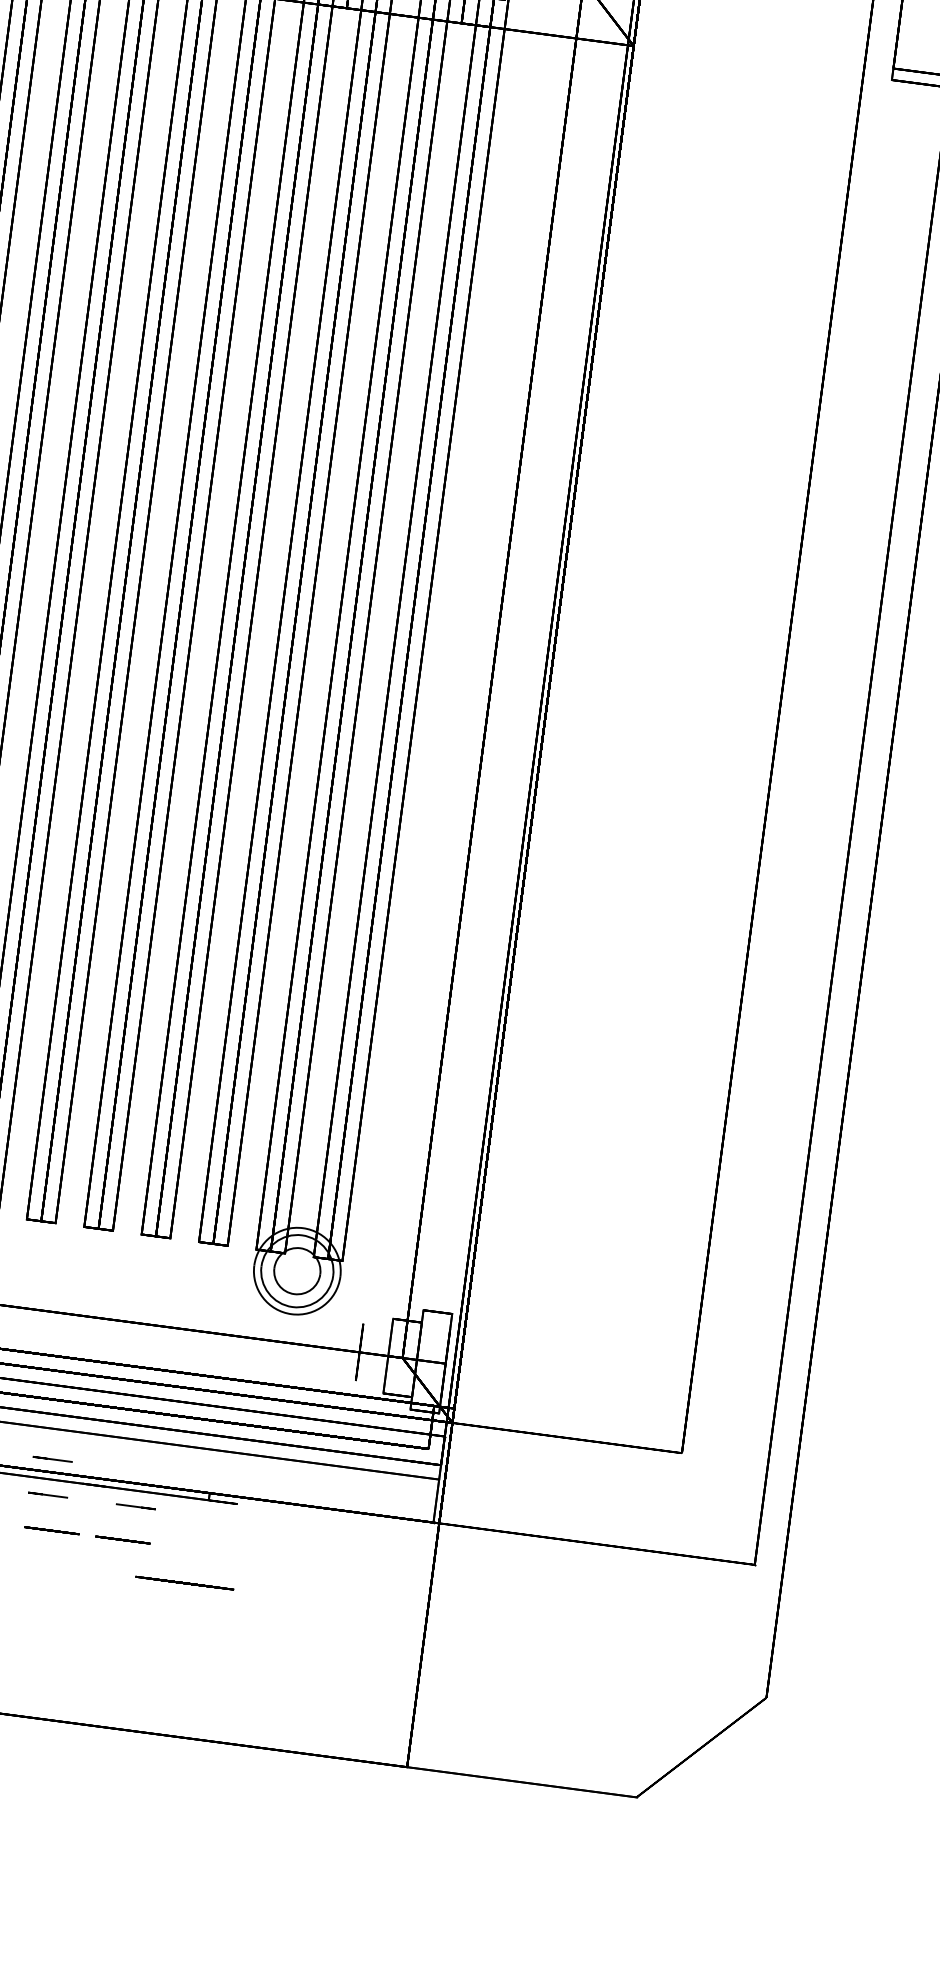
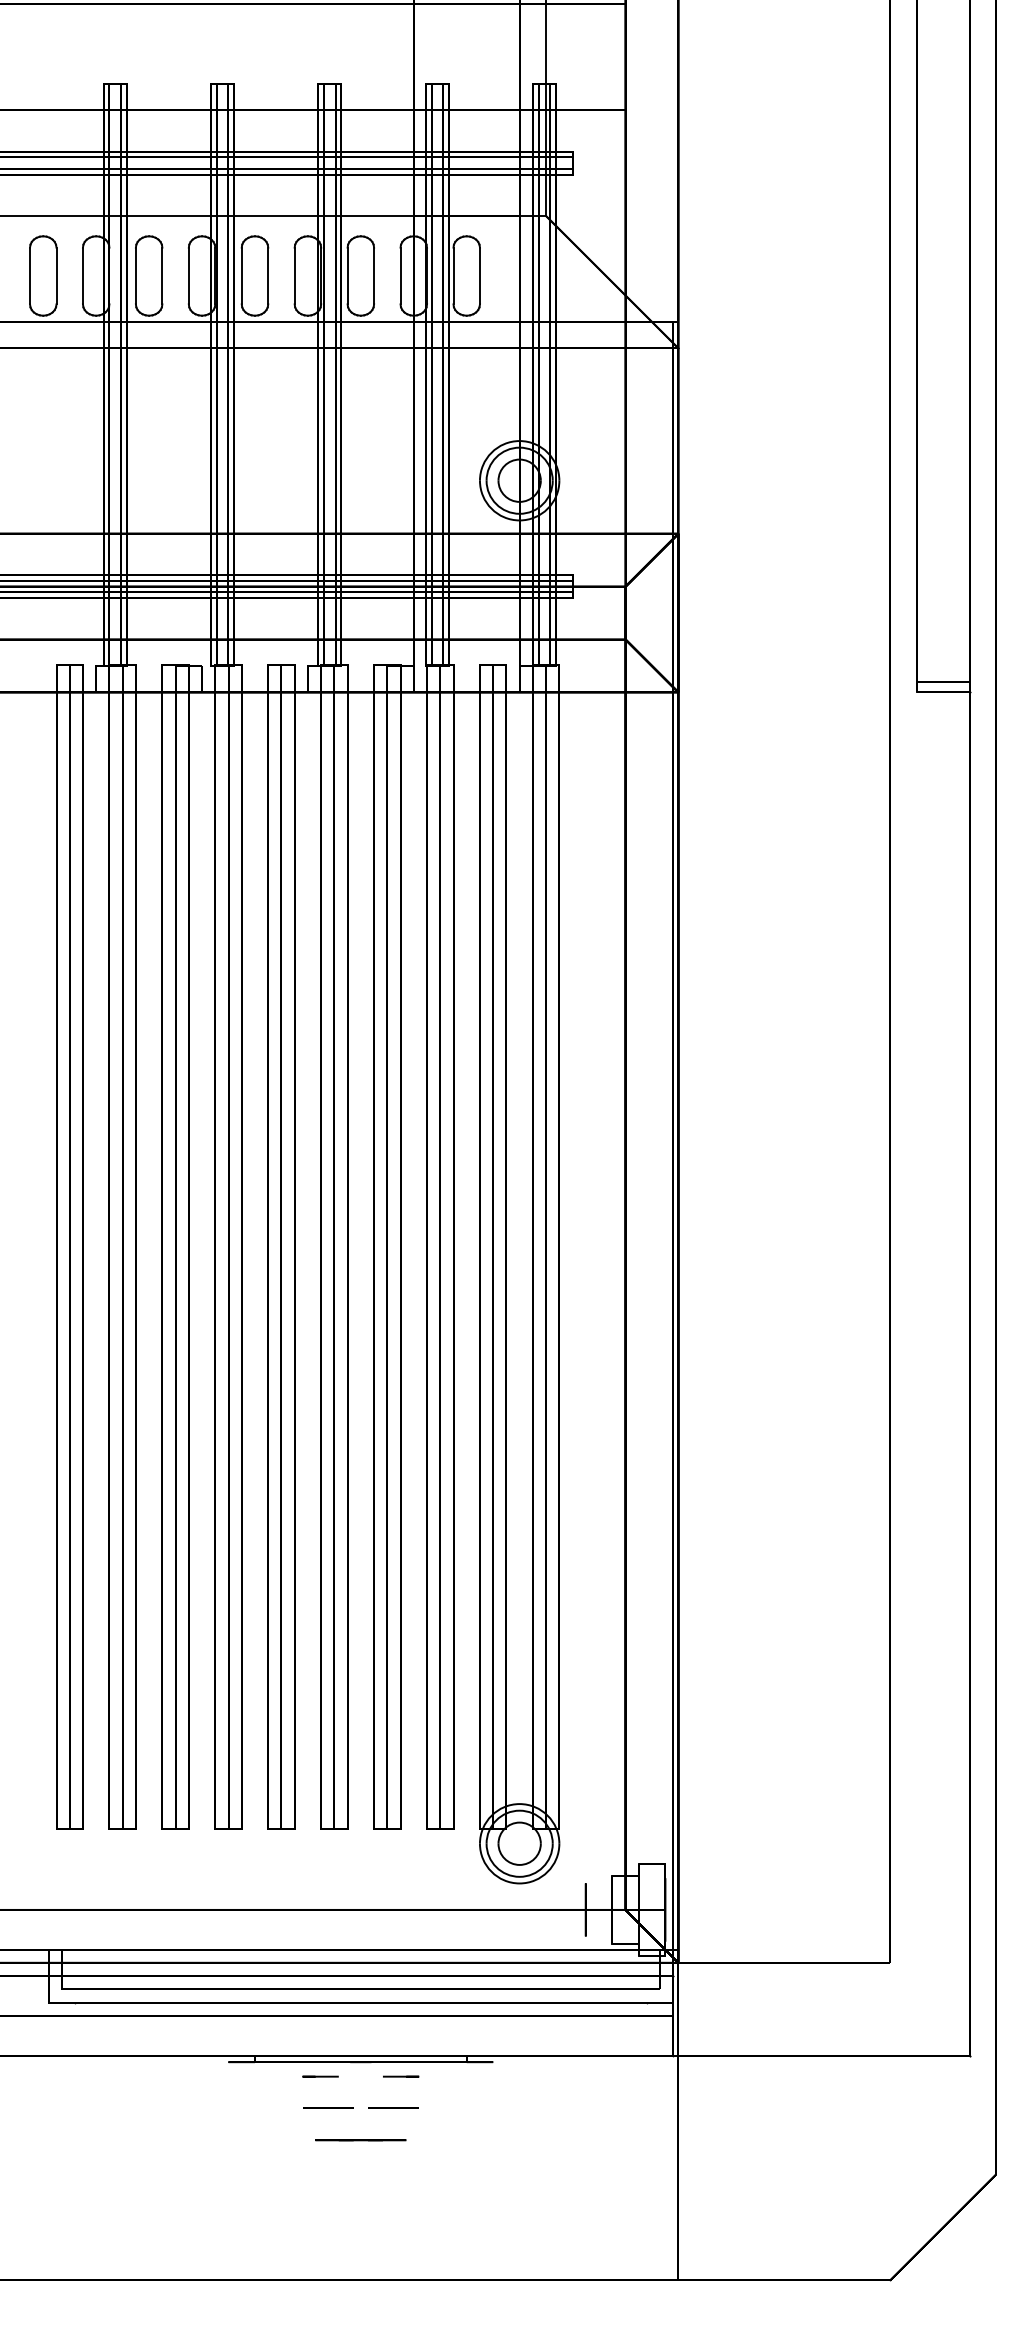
line: (52, 1459) -> (320, 2043), removed
line: (184, 1583) -> (360, 2140), moved

